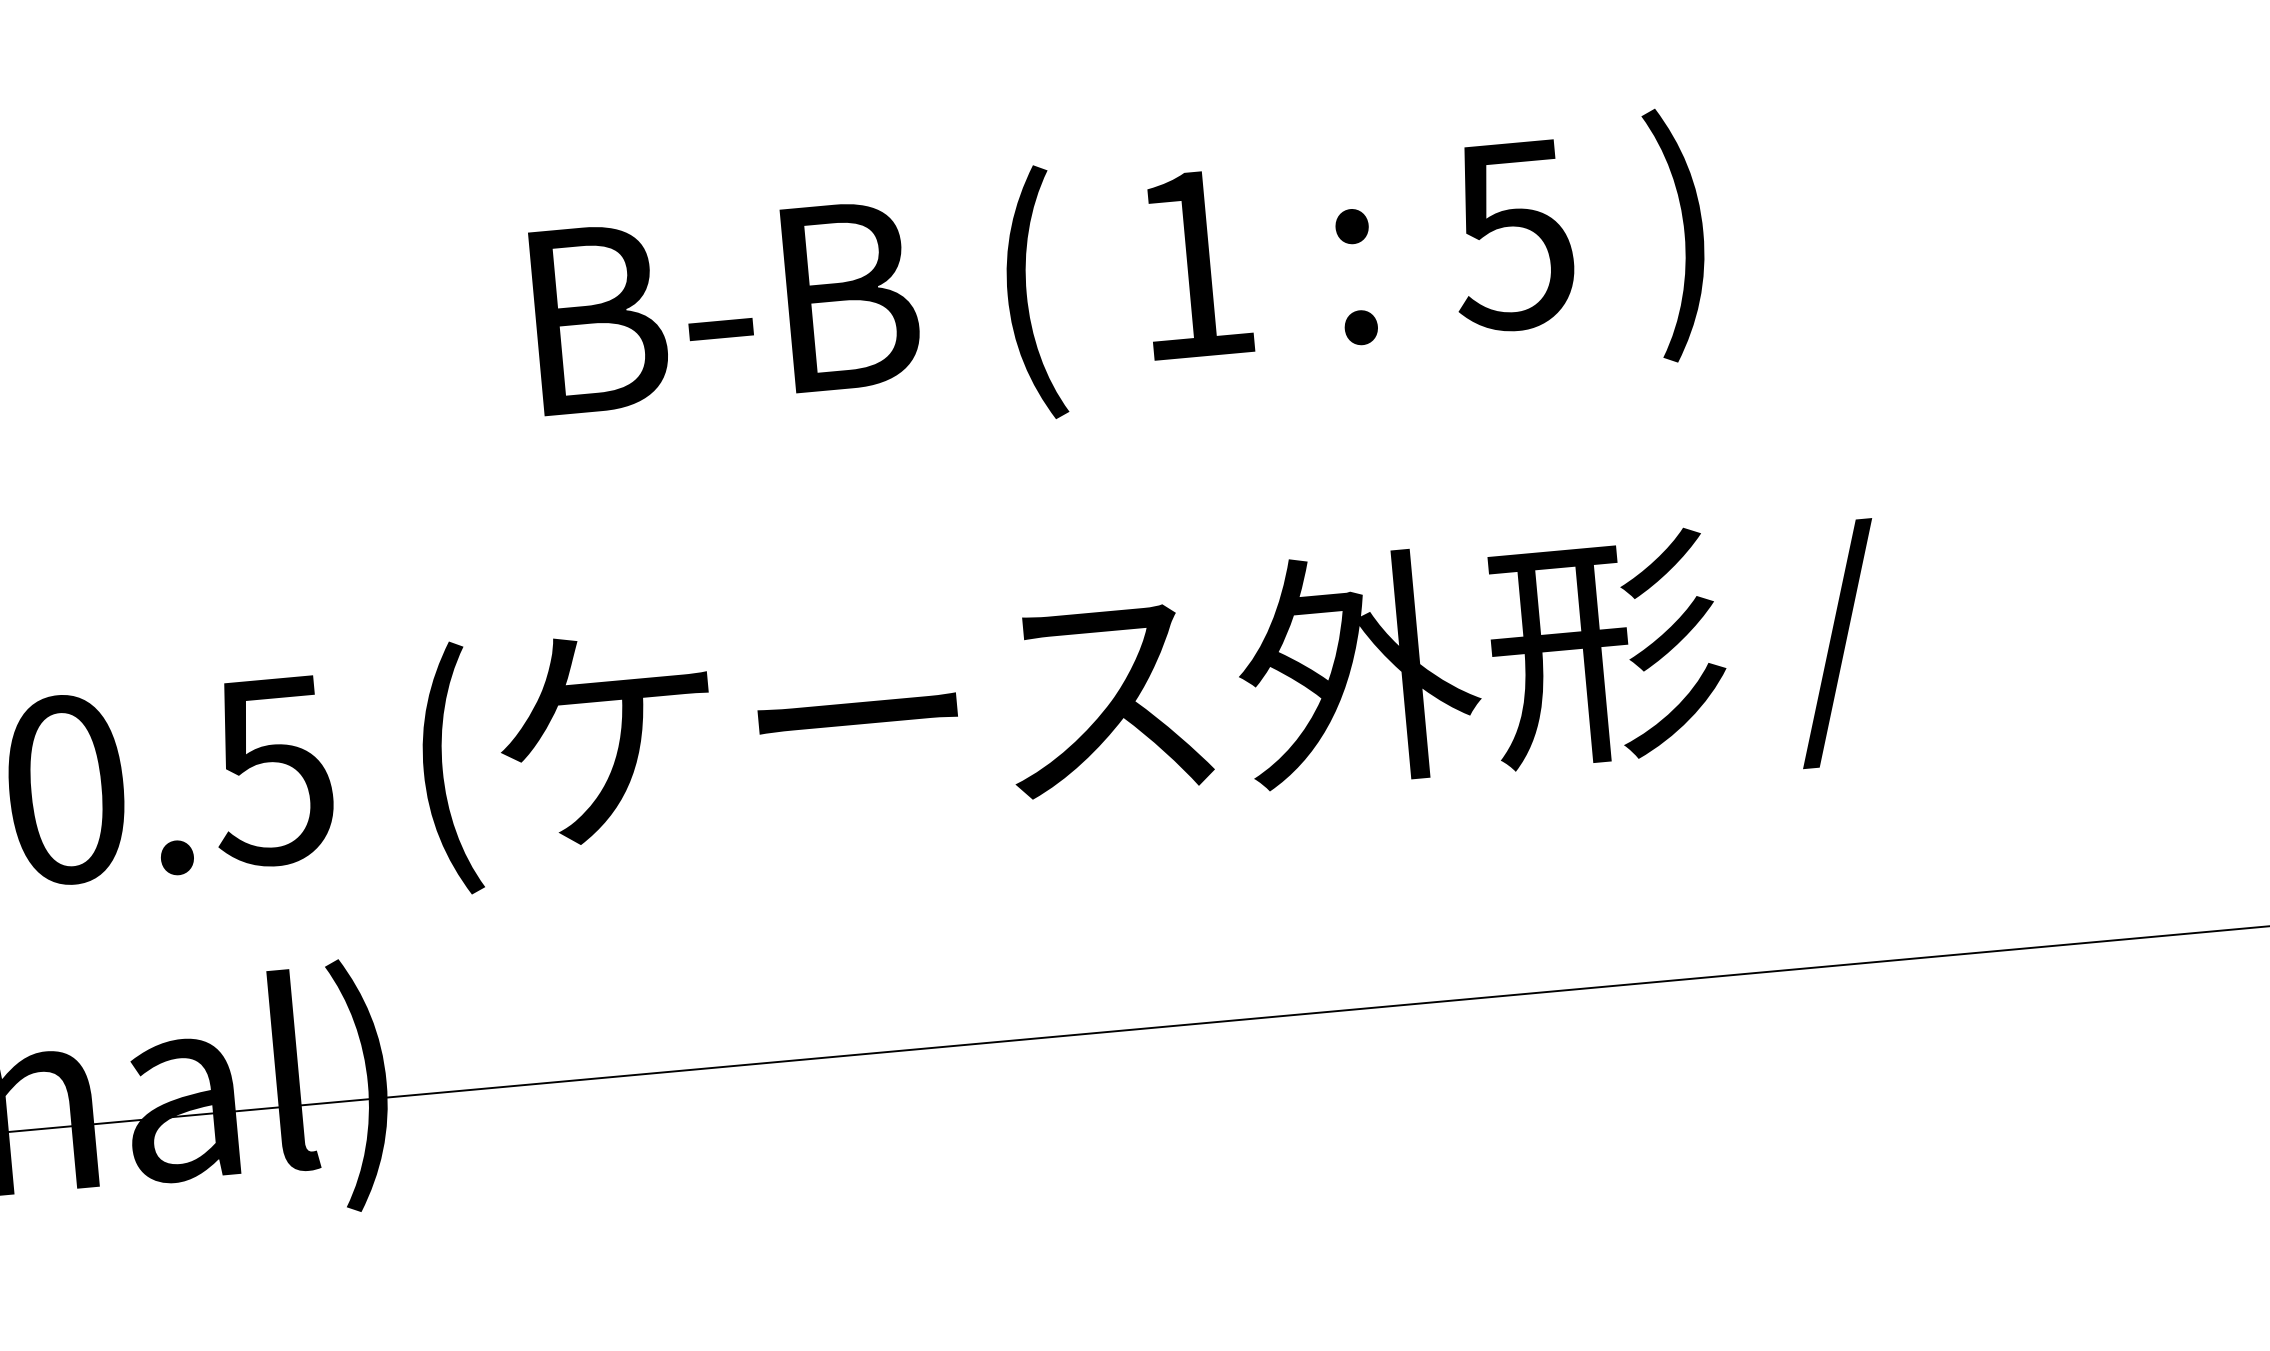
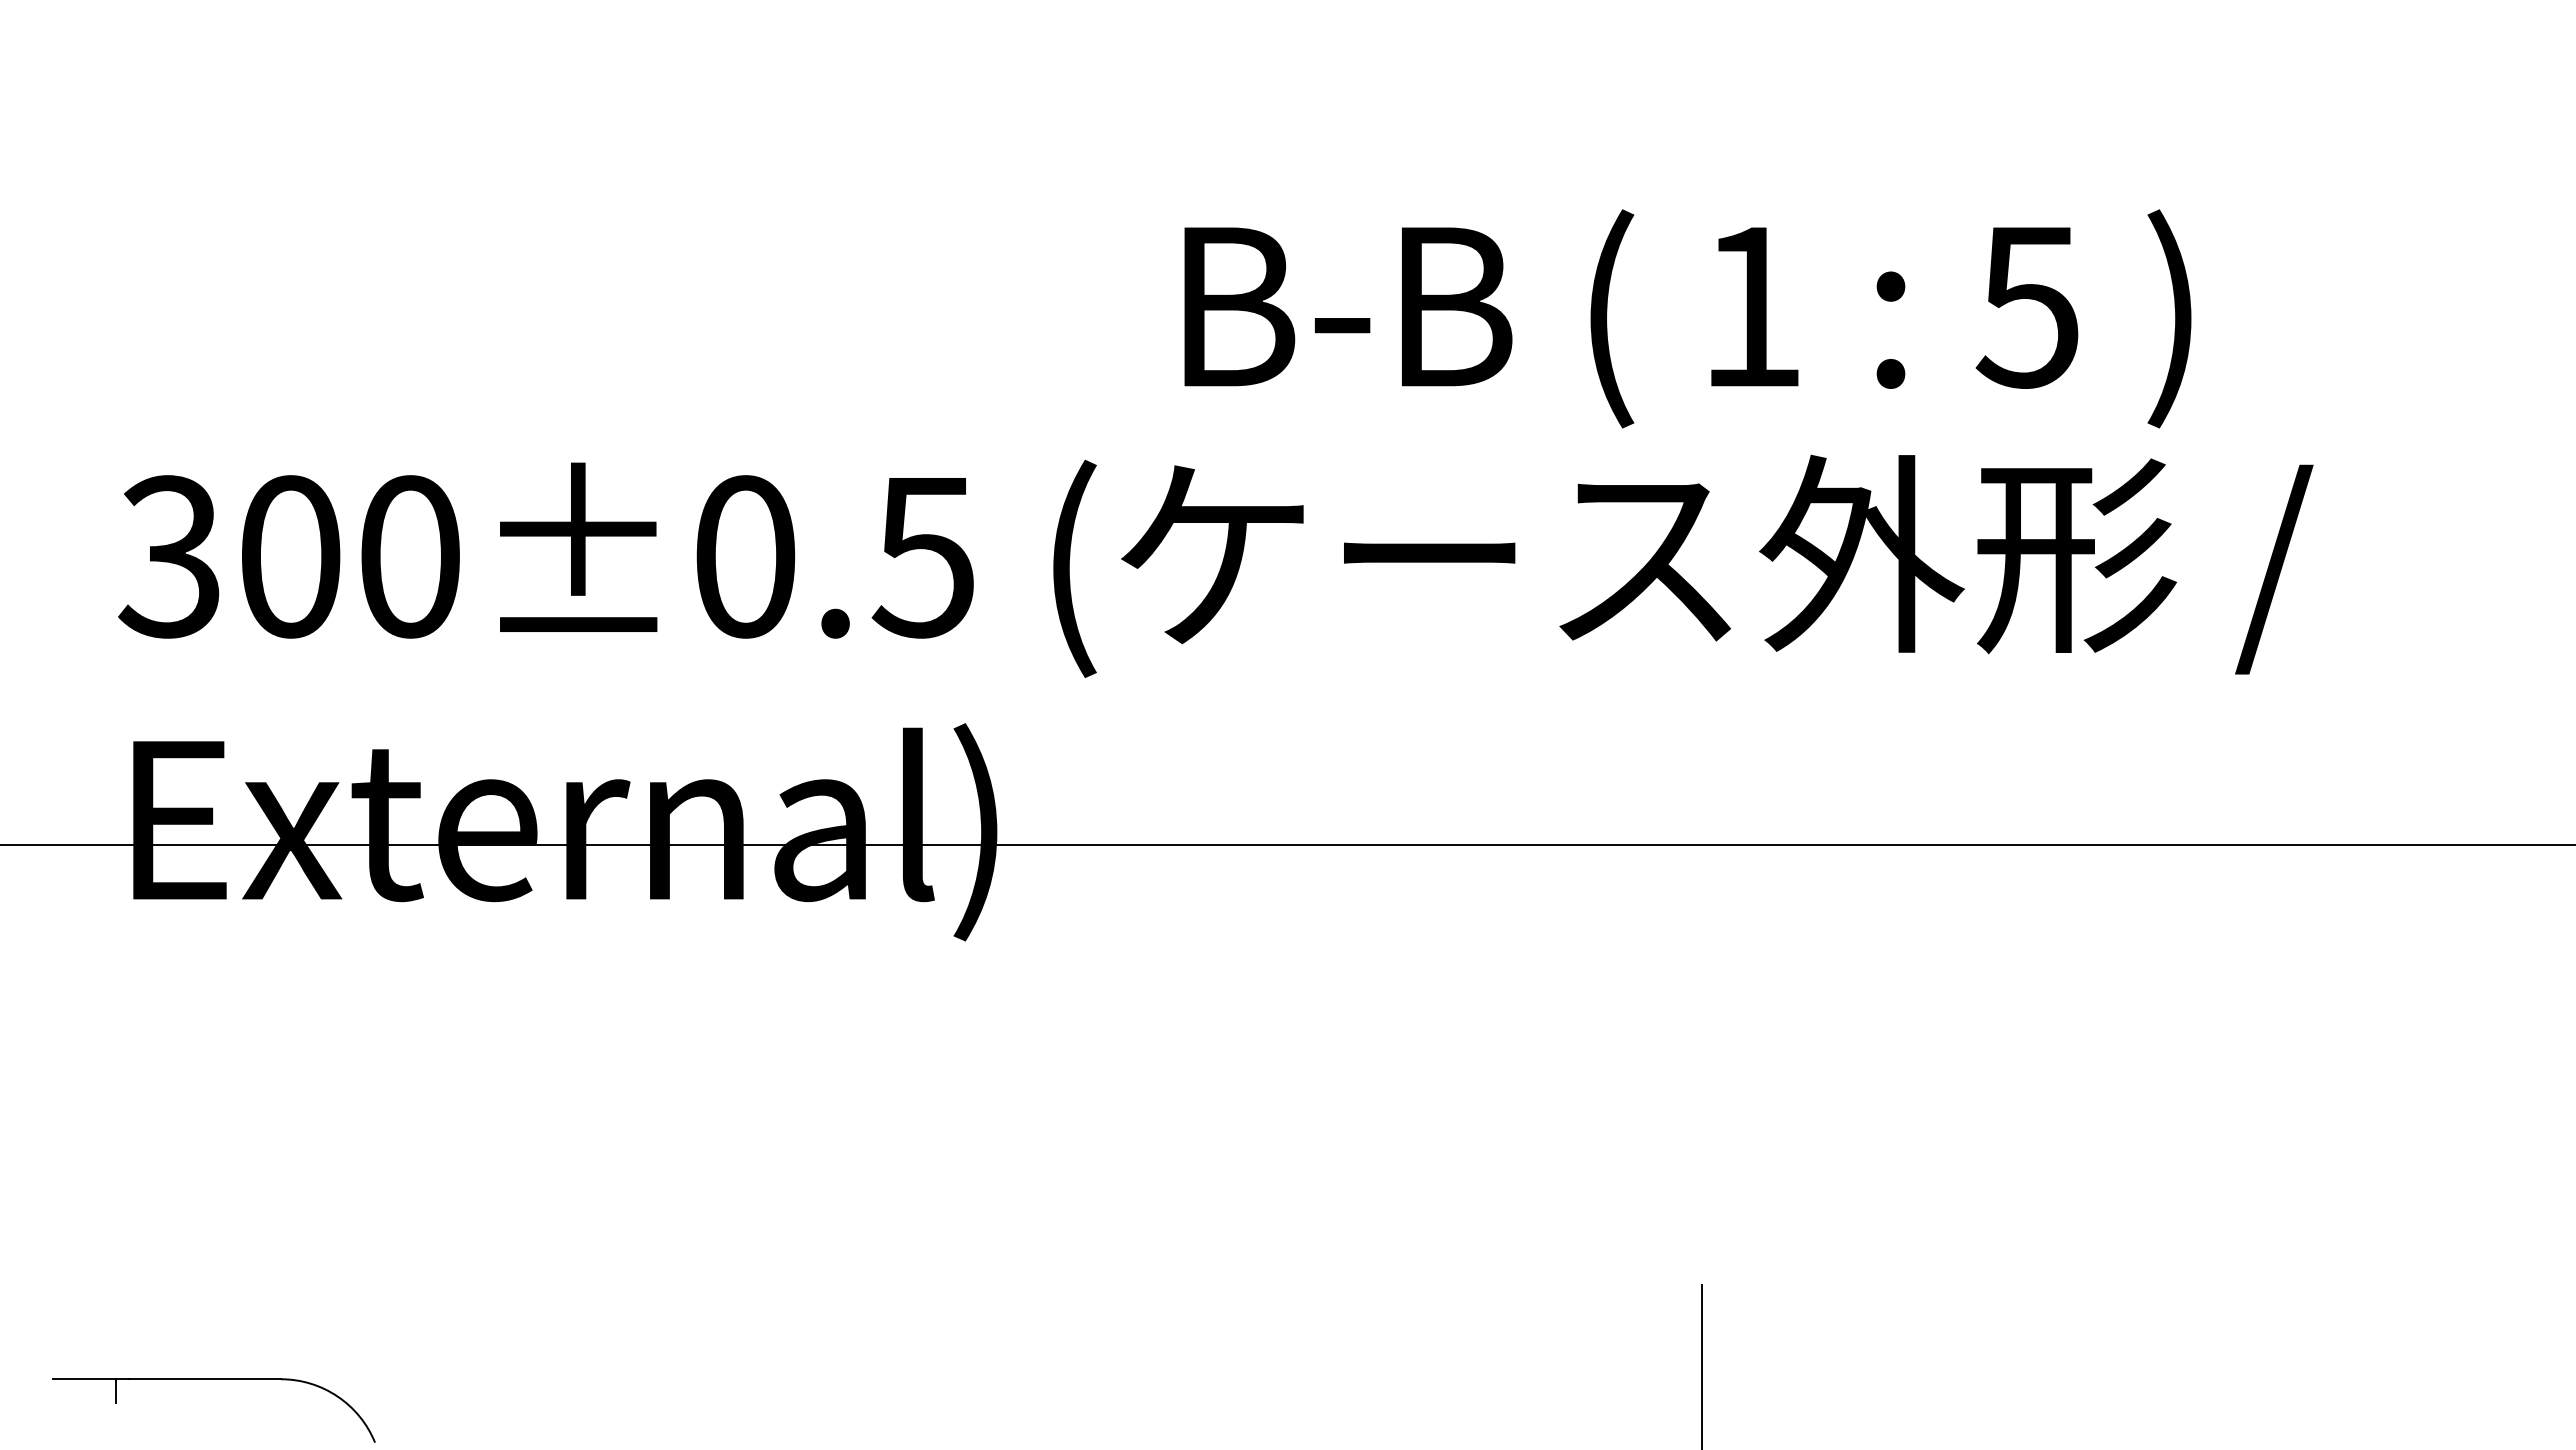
text: (1119, 284) -> (1687, 318), moved

